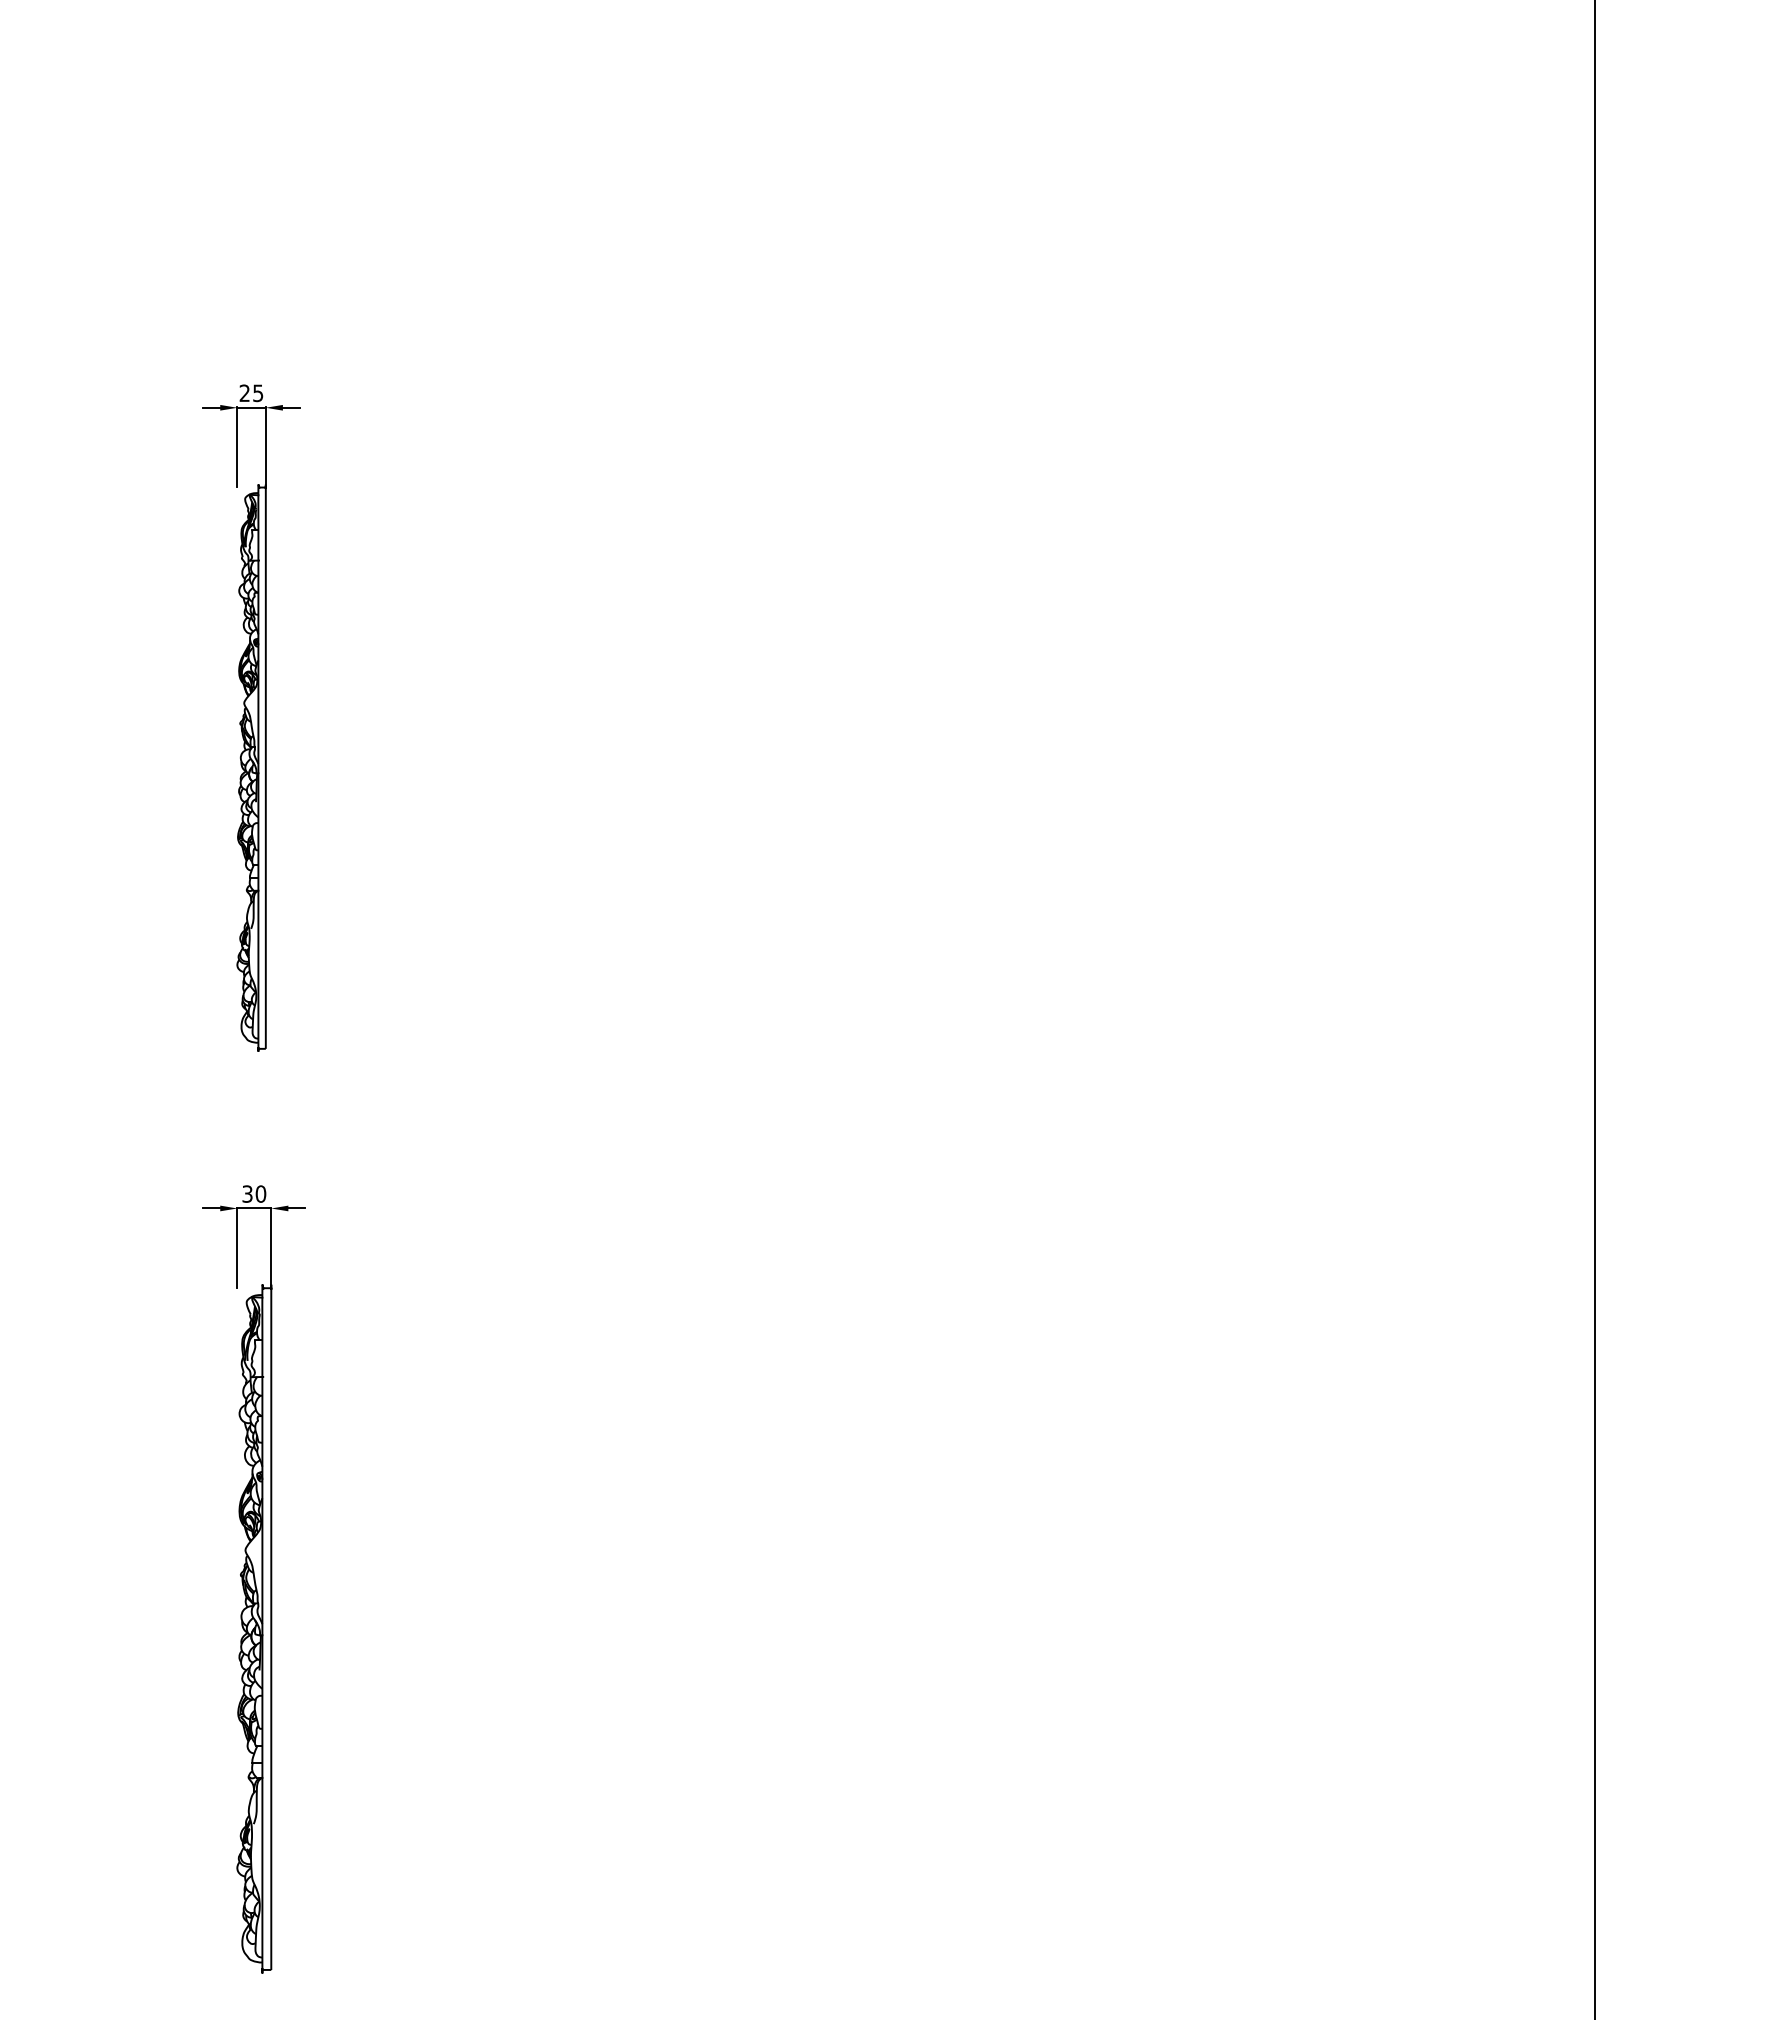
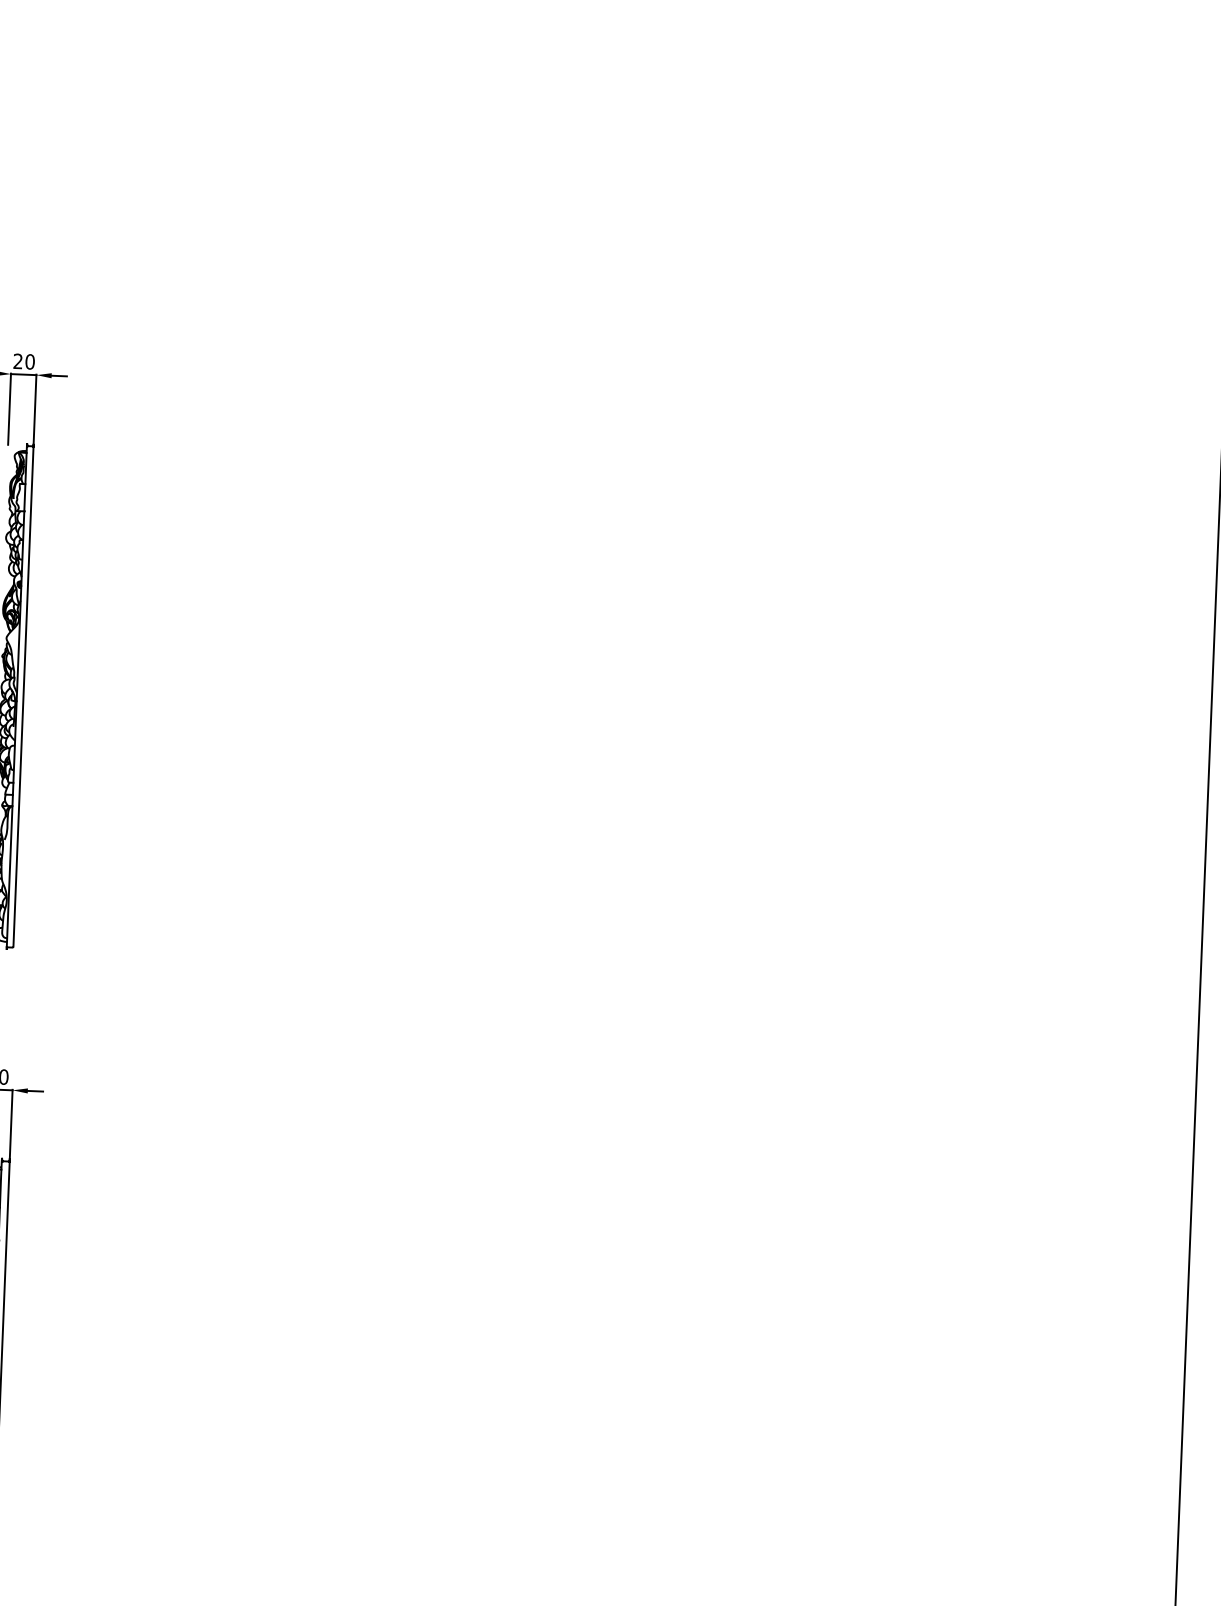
text: (258, 393) -> (30, 362), 25 -> 20

